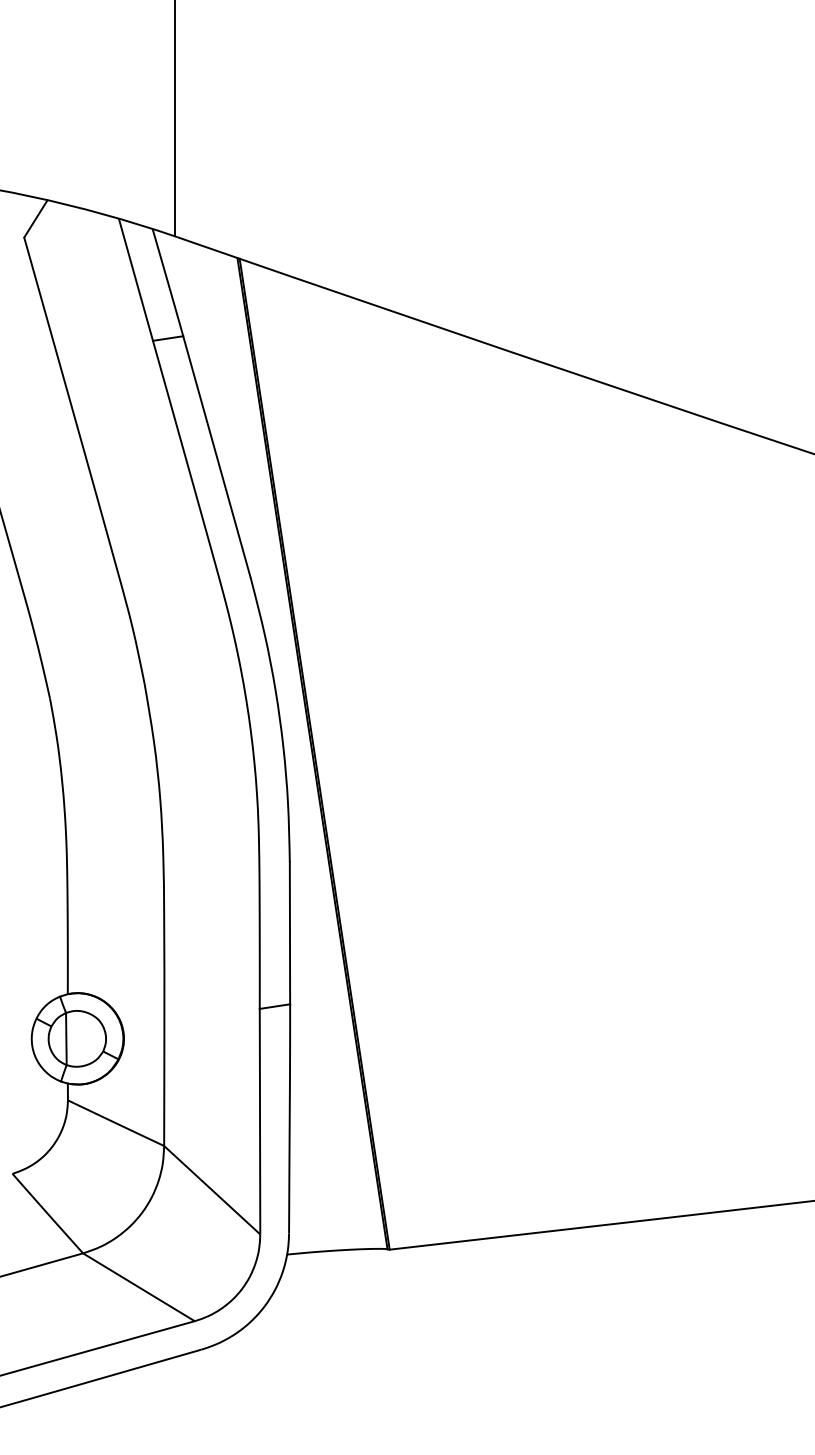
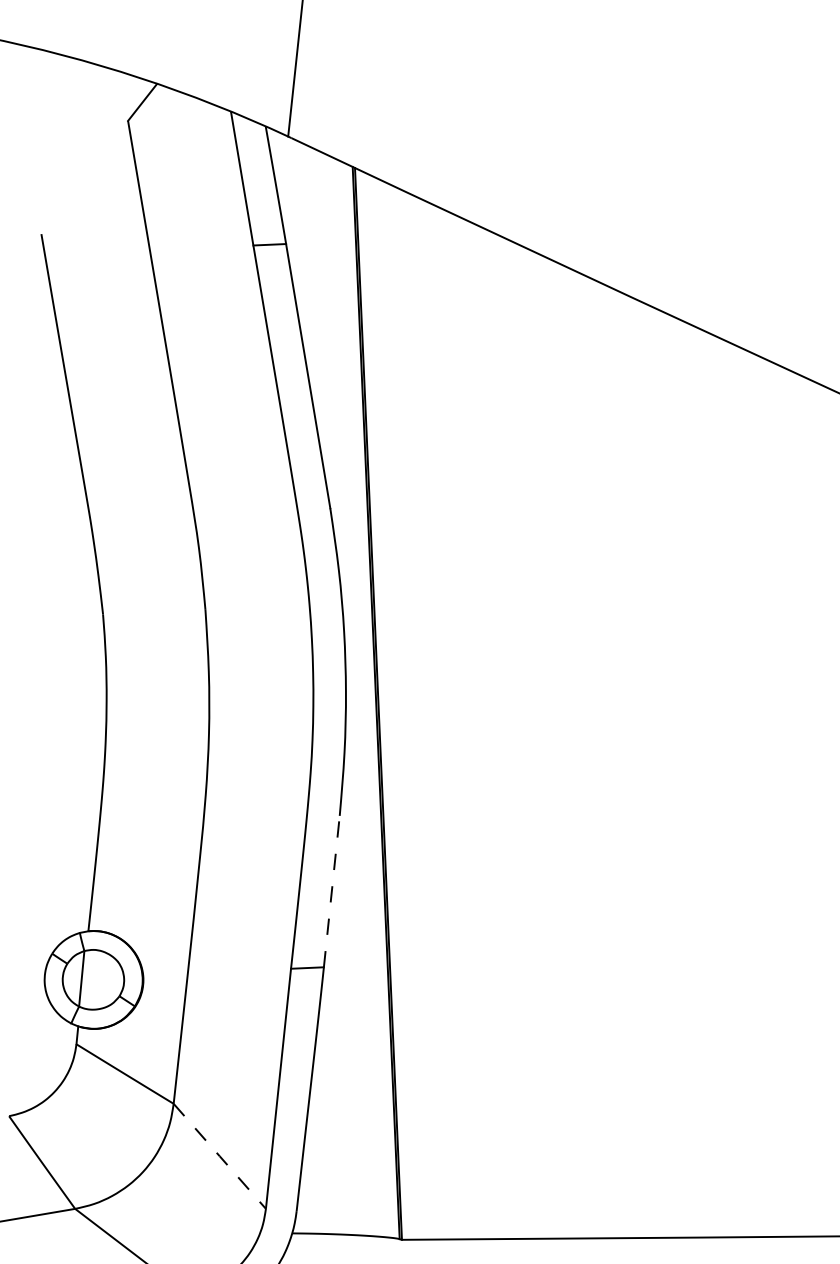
line: (289, 932) -> (331, 890), solid -> dashed
line: (212, 1190) -> (220, 1156), solid -> dashed

